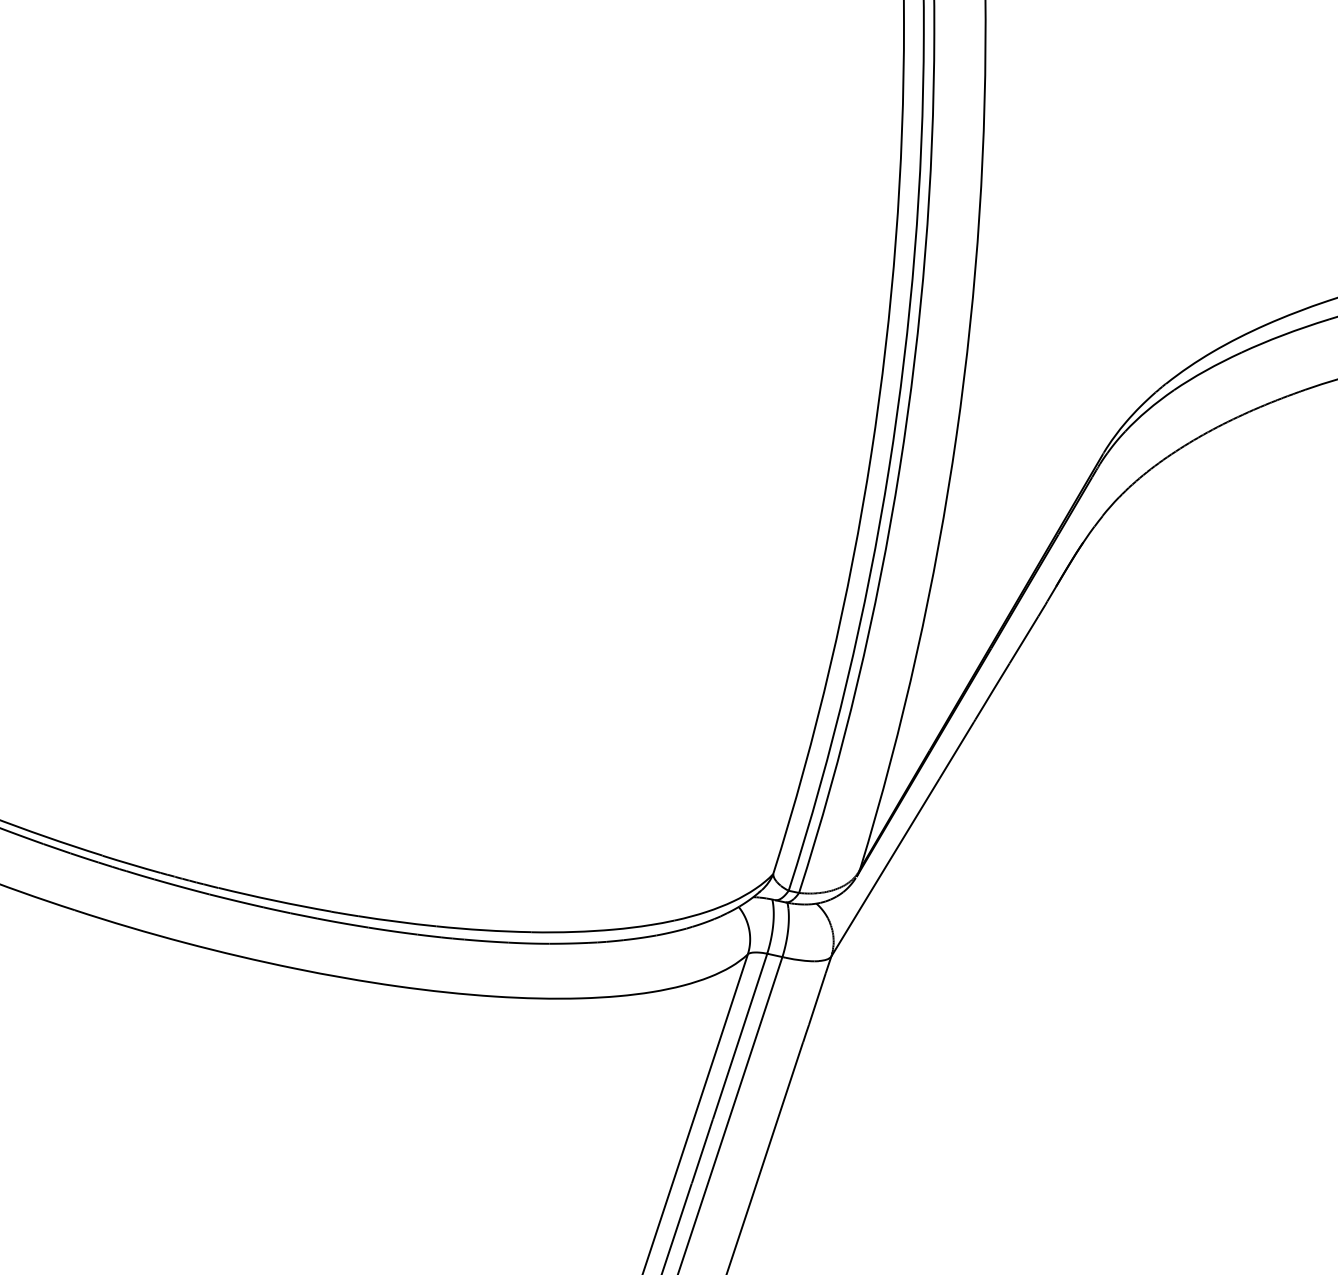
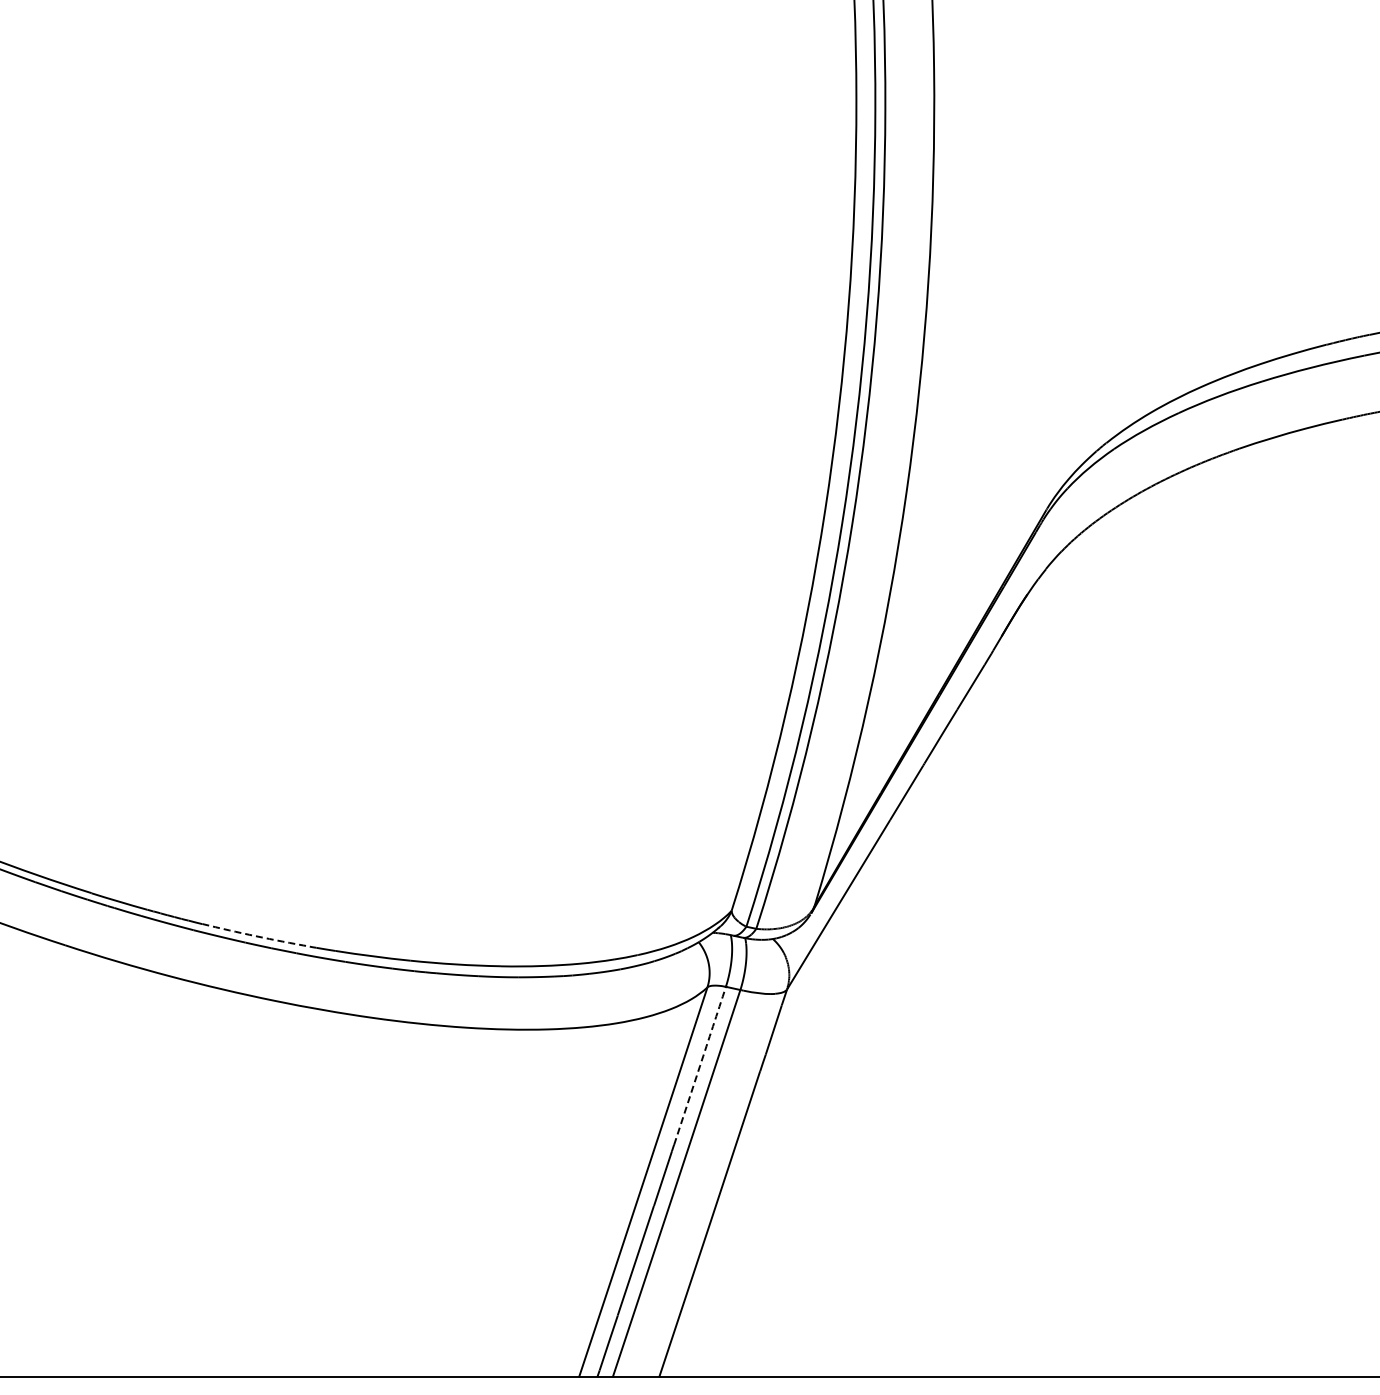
arc: (274, 900) -> (255, 936), solid -> dashed
arc: (740, 1036) -> (700, 1065), solid -> dashed

